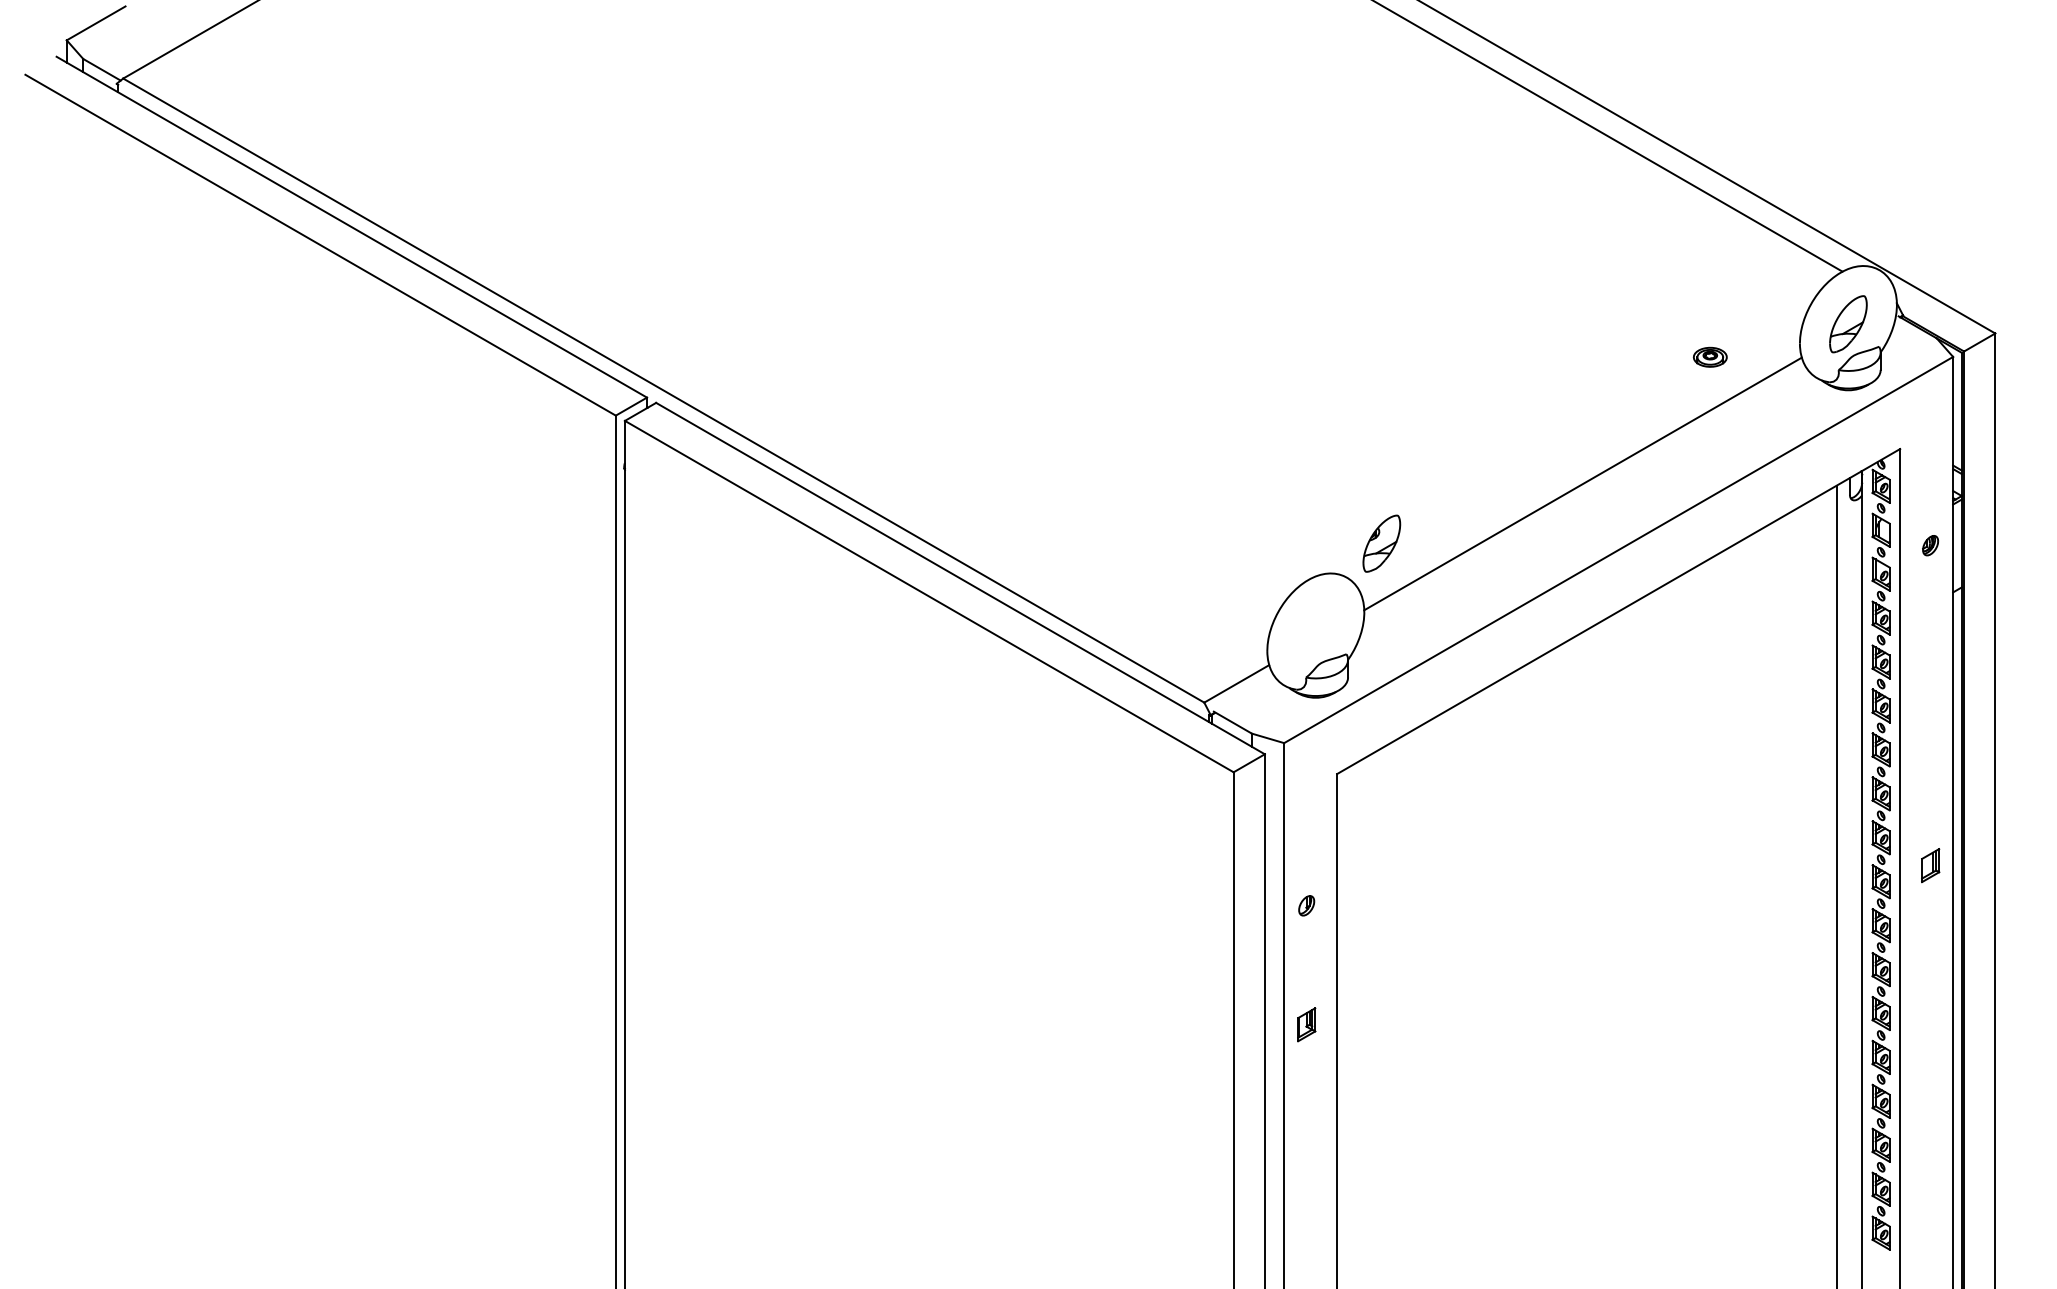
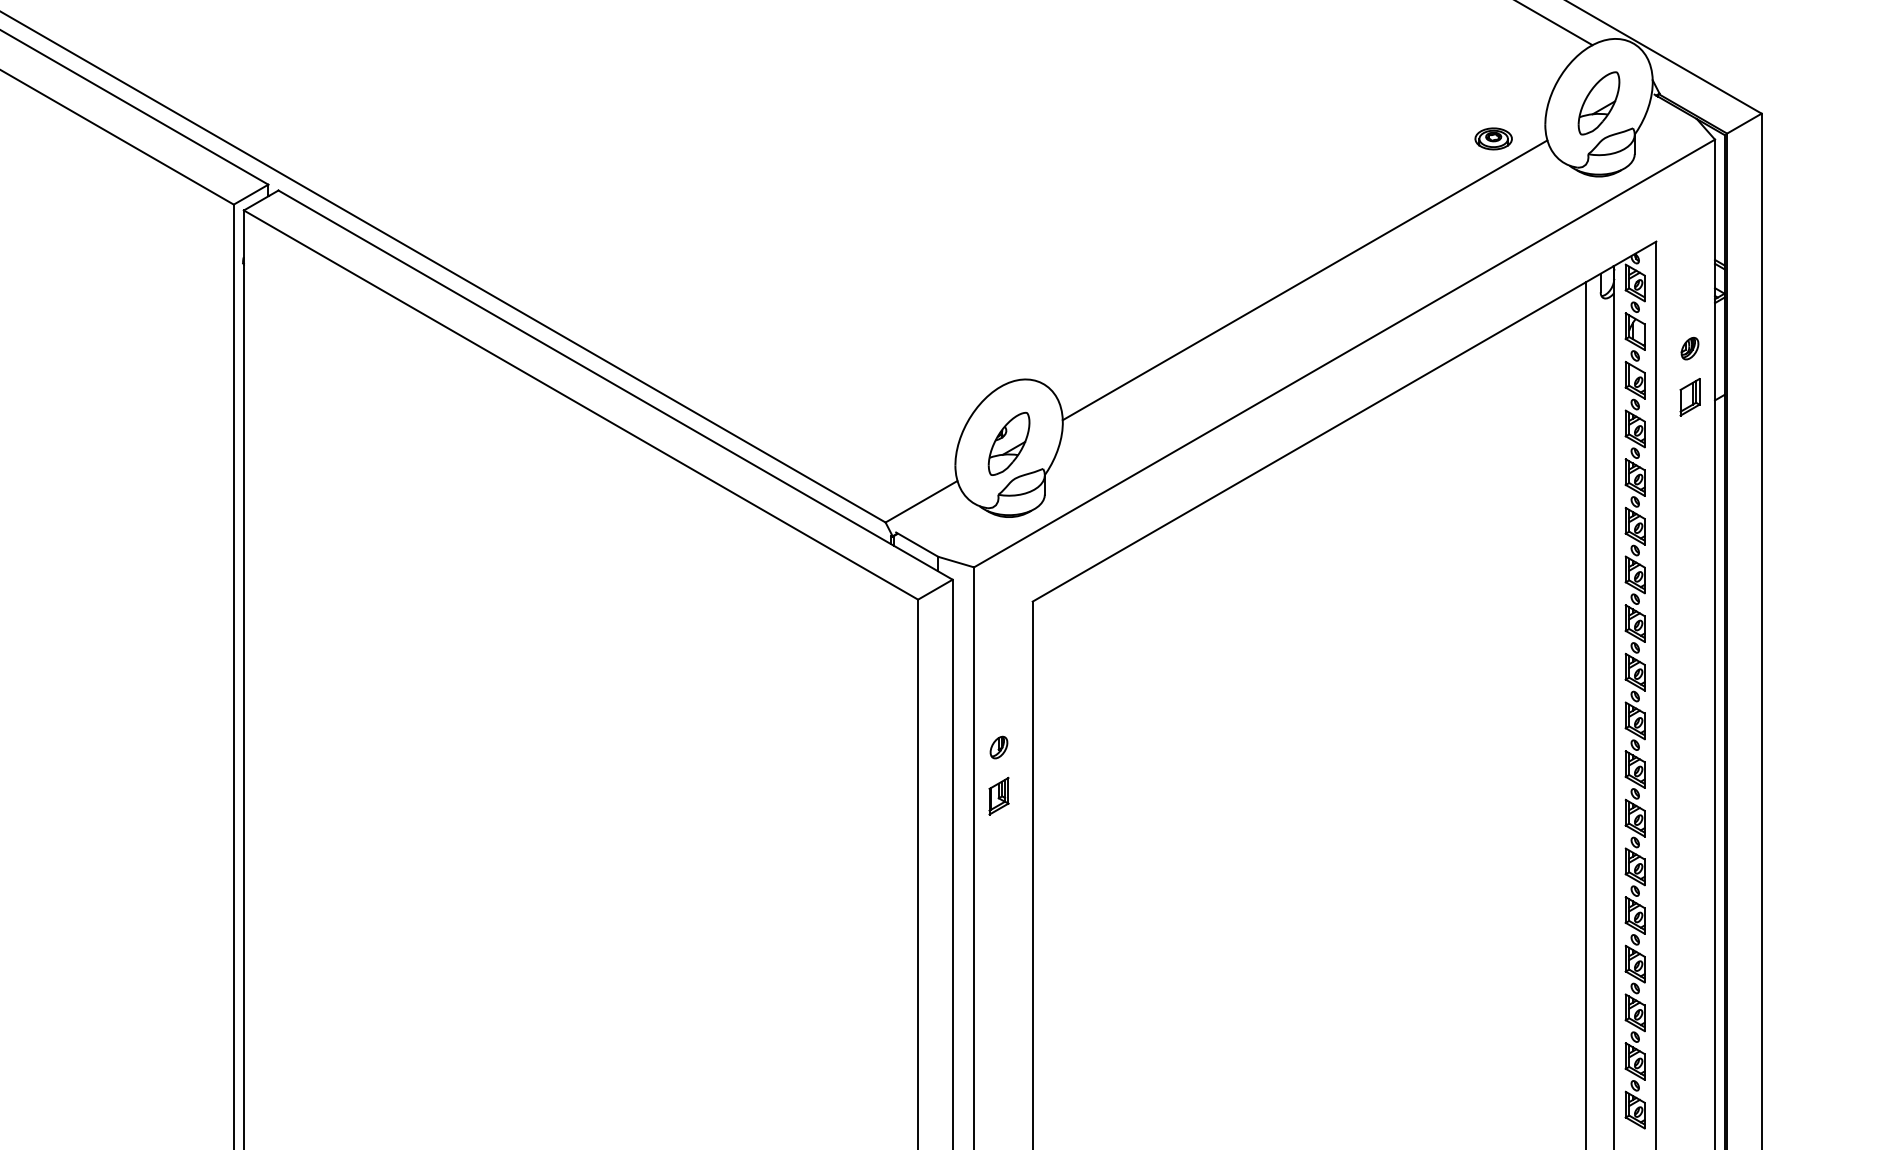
part: (1709, 356) -> (1492, 138), moved
part: (1381, 543) -> (1008, 443), moved
part: (1930, 865) -> (1689, 397), moved
part: (1306, 1024) -> (998, 795), moved

